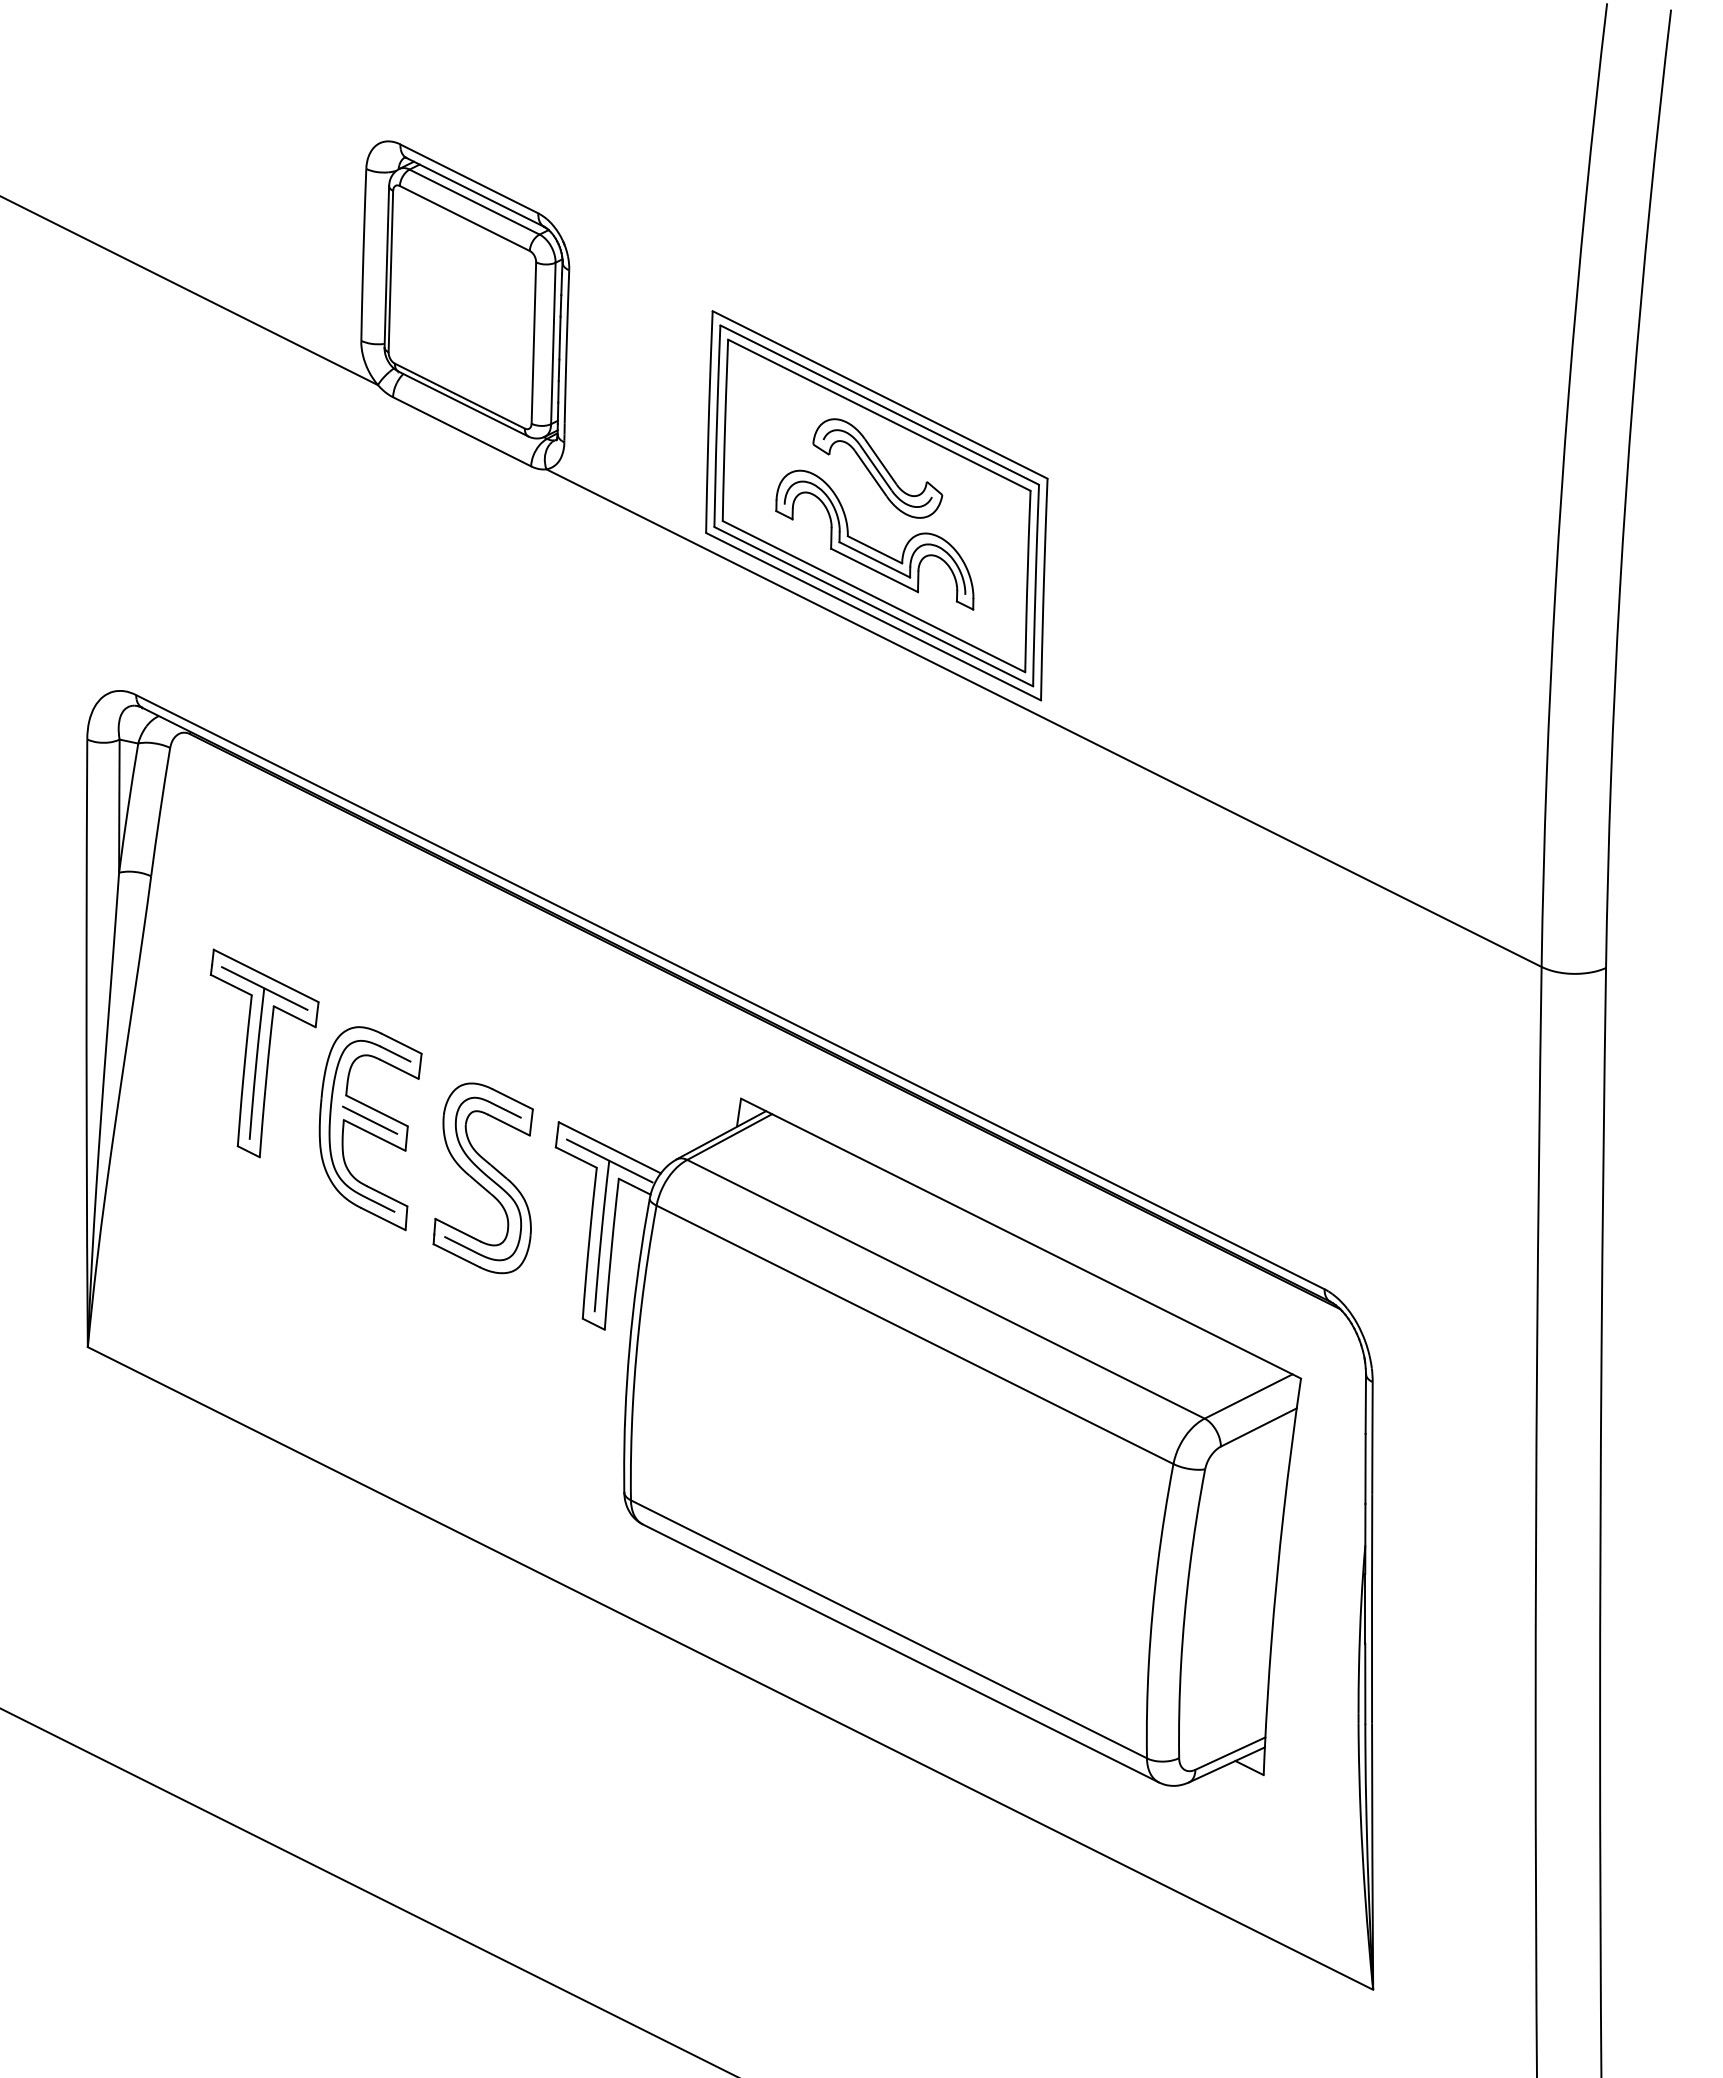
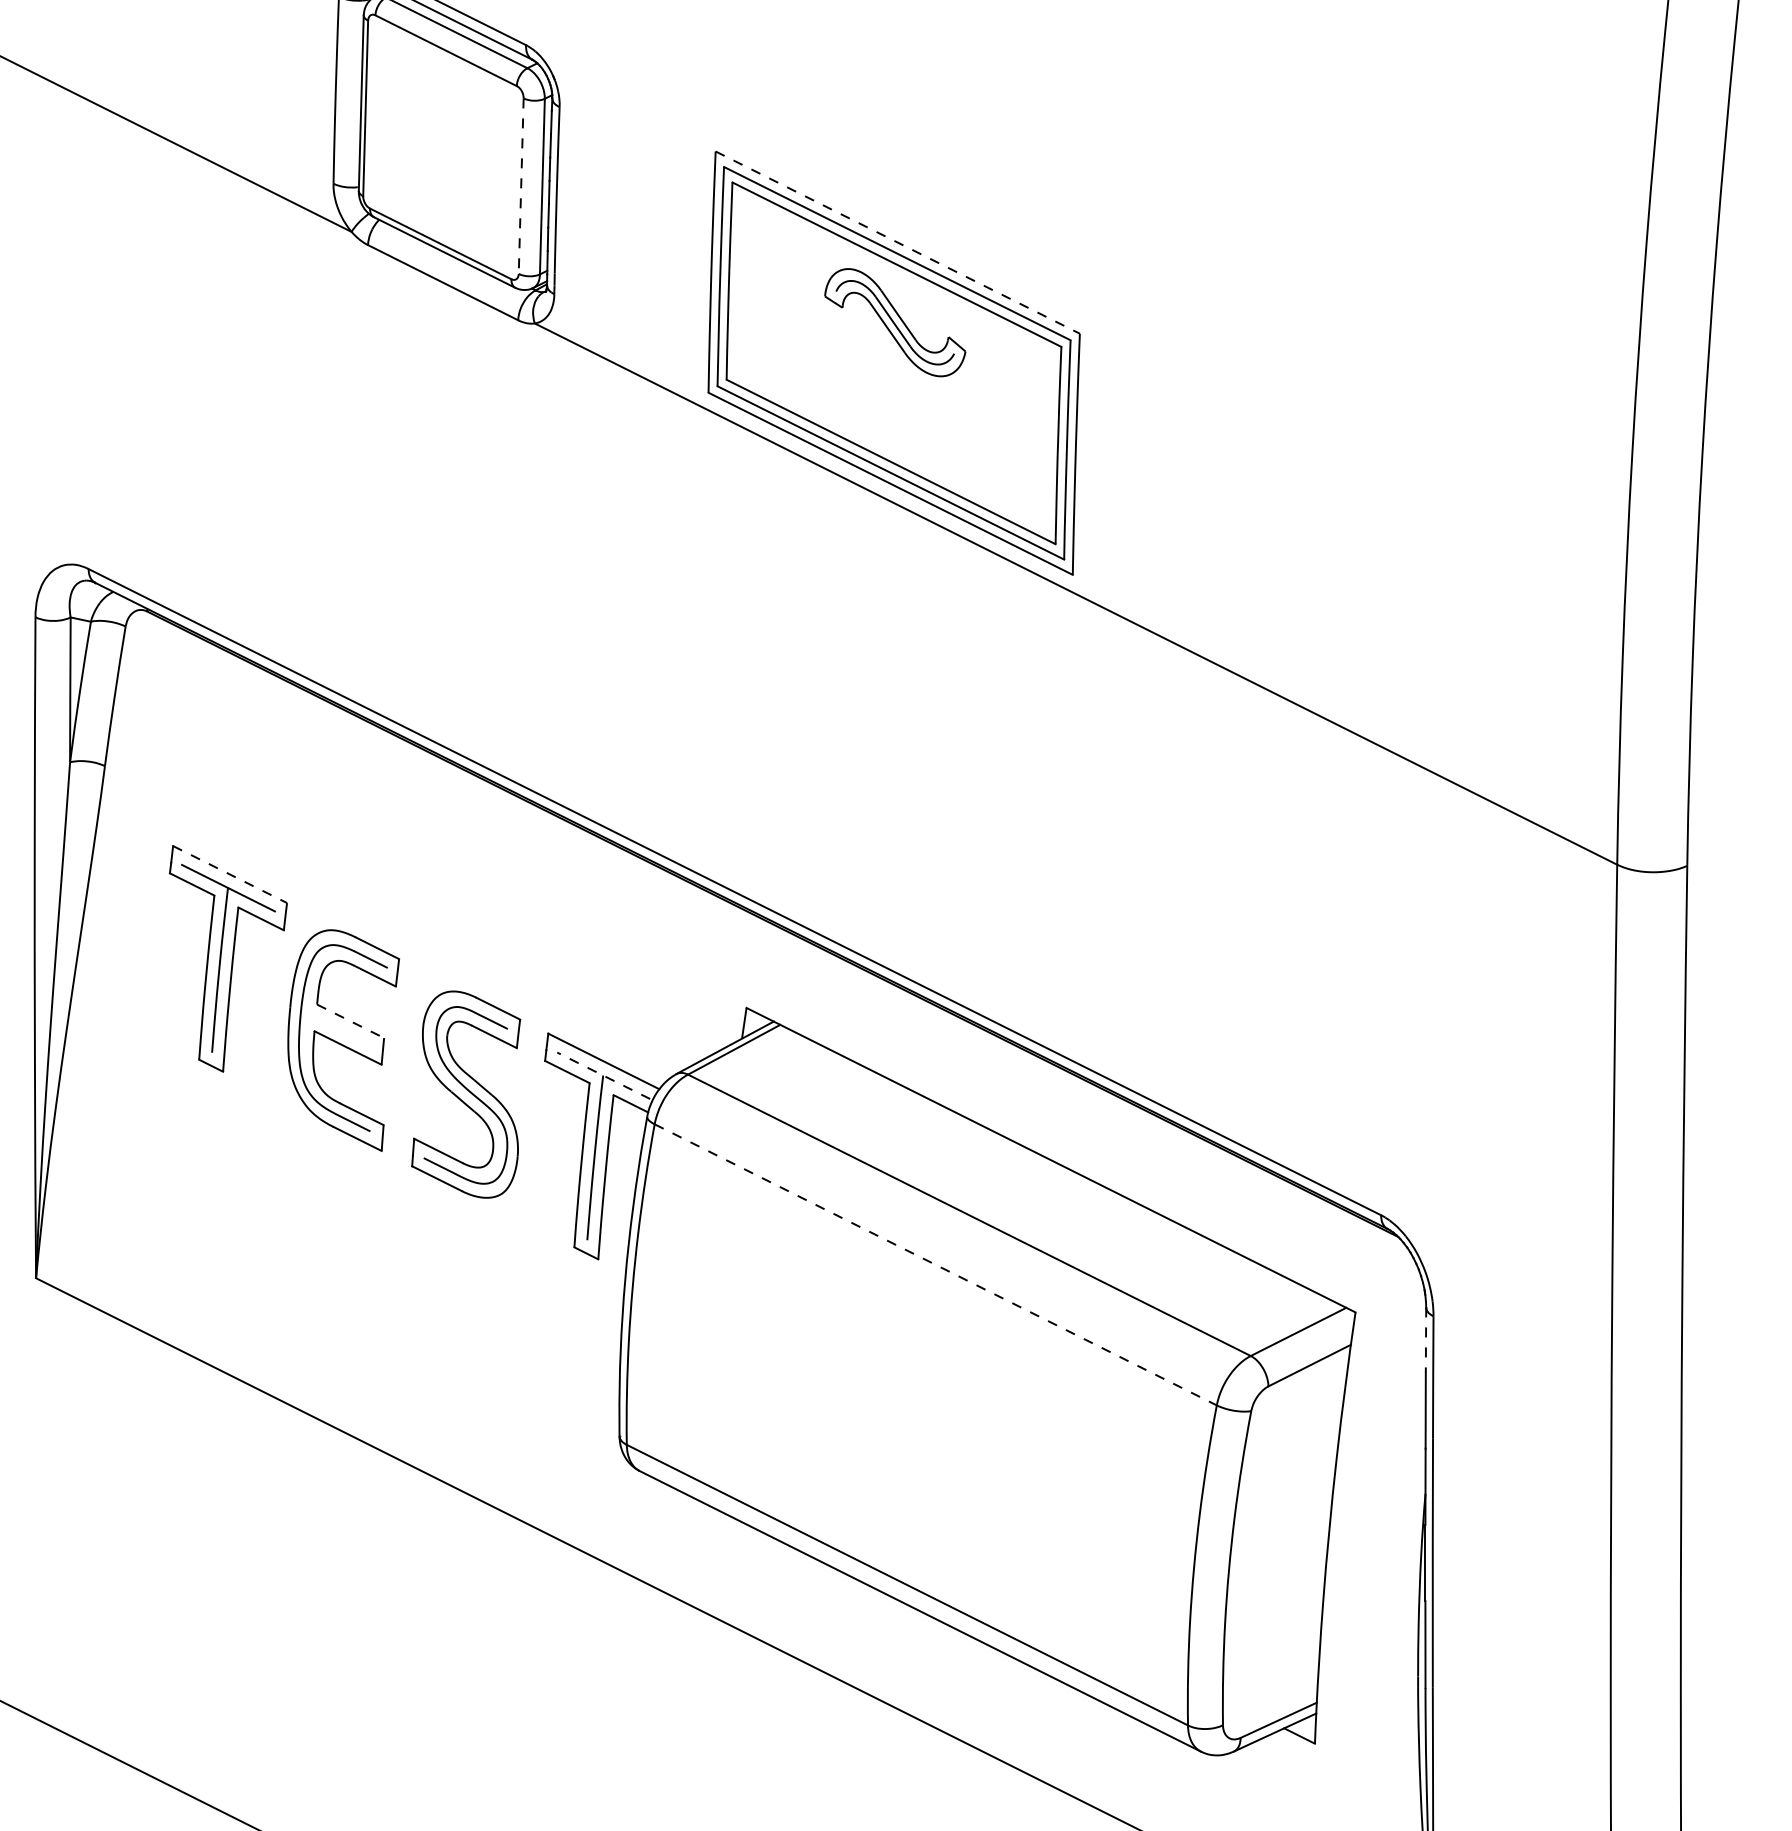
line: (533, 343) -> (520, 186), solid -> dashed
line: (880, 395) -> (898, 243), solid -> dashed
part: (870, 546) -> (887, 407), removed
line: (266, 975) -> (230, 874), solid -> dashed
line: (377, 1111) -> (351, 1021), solid -> dashed
line: (370, 1119) -> (343, 1030), removed
line: (609, 1161) -> (603, 1076), solid -> dashed
line: (915, 1334) -> (936, 1264), solid -> dashed
line: (1365, 1403) -> (1425, 1339), solid -> dashed

